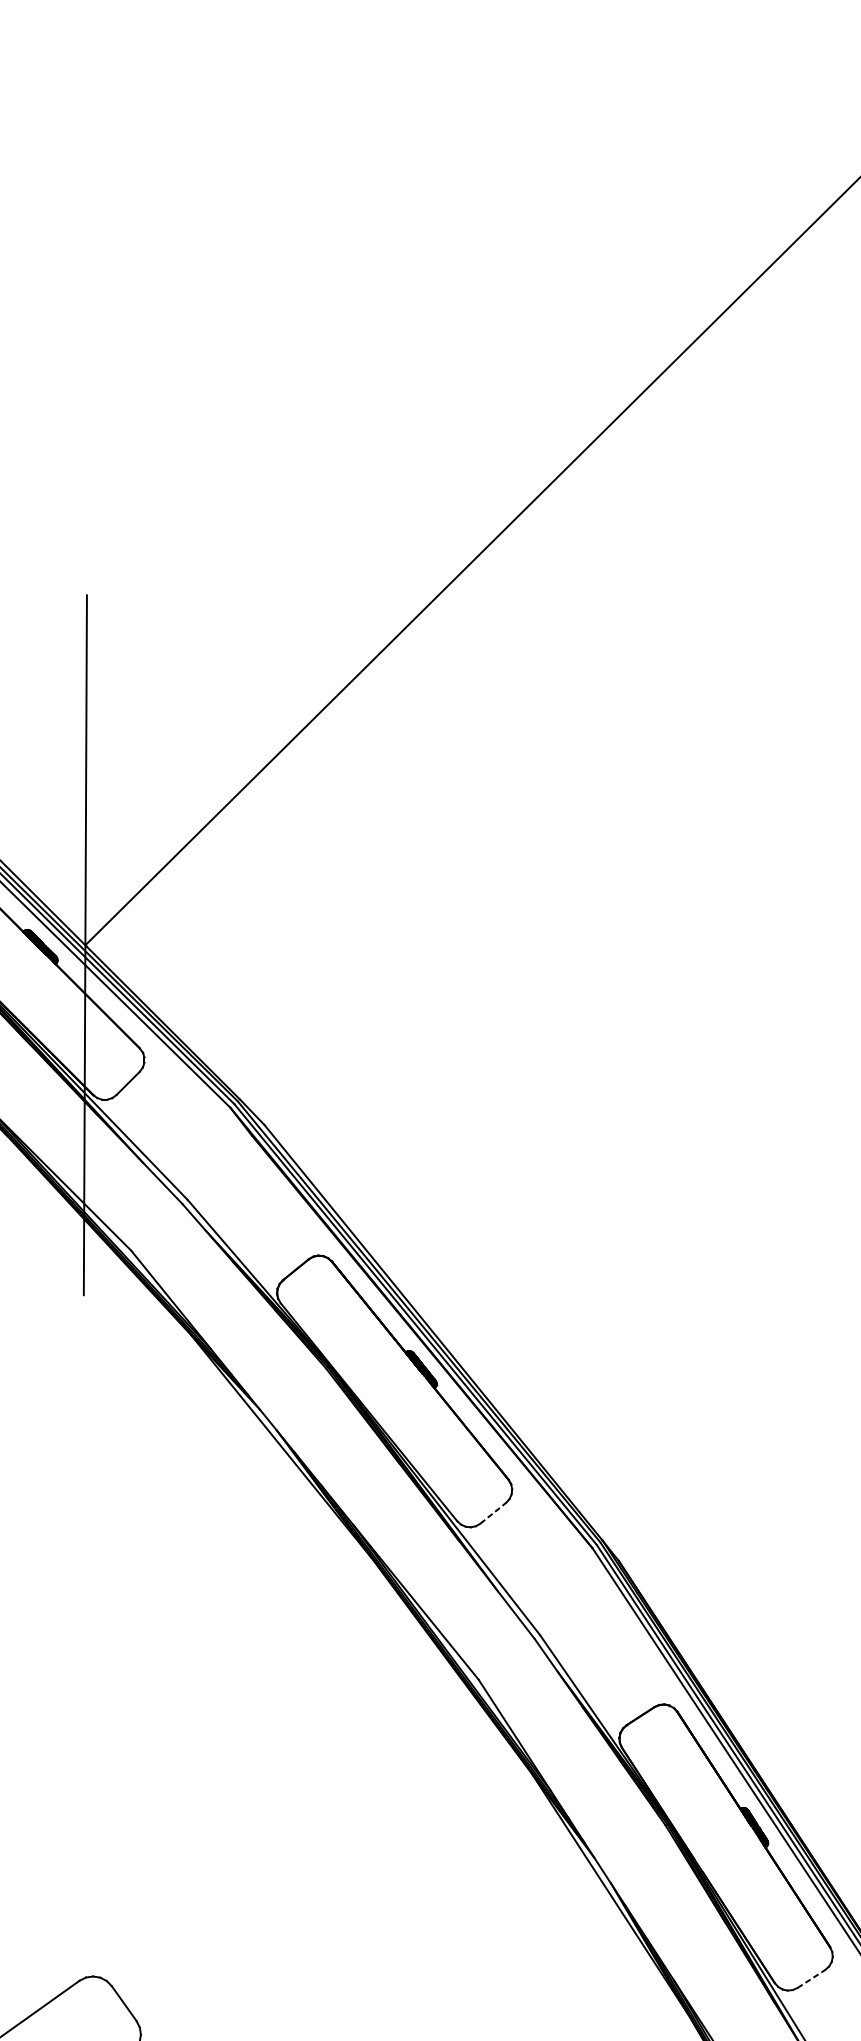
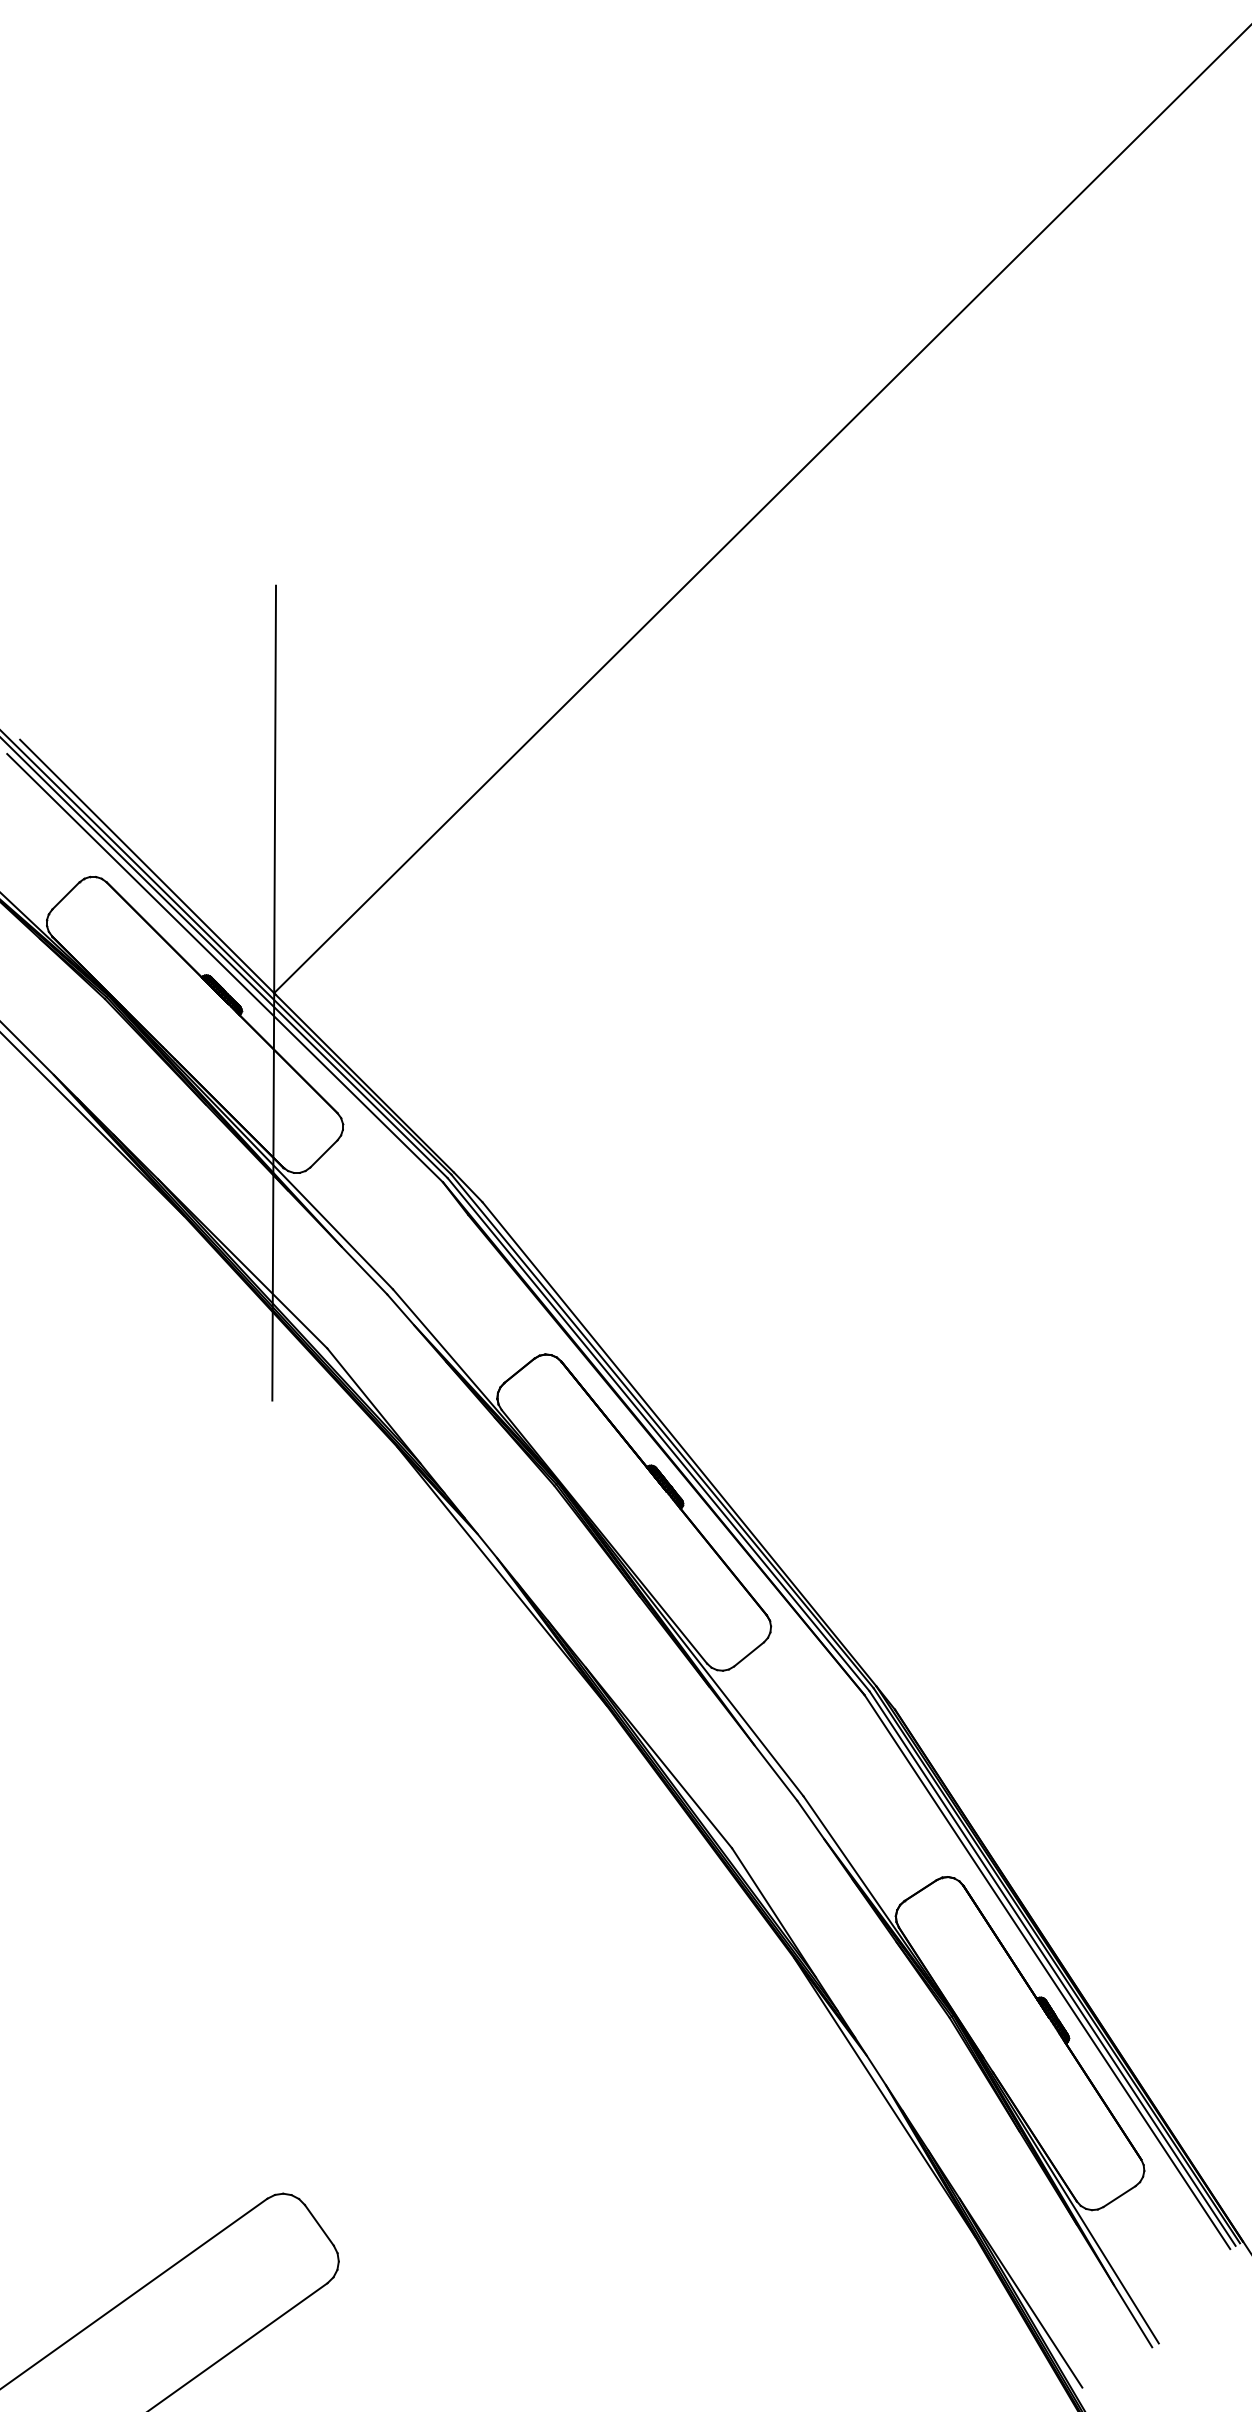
line: (493, 1513) -> (749, 1654), dashed -> solid
line: (811, 1978) -> (1119, 2196), dashed -> solid

